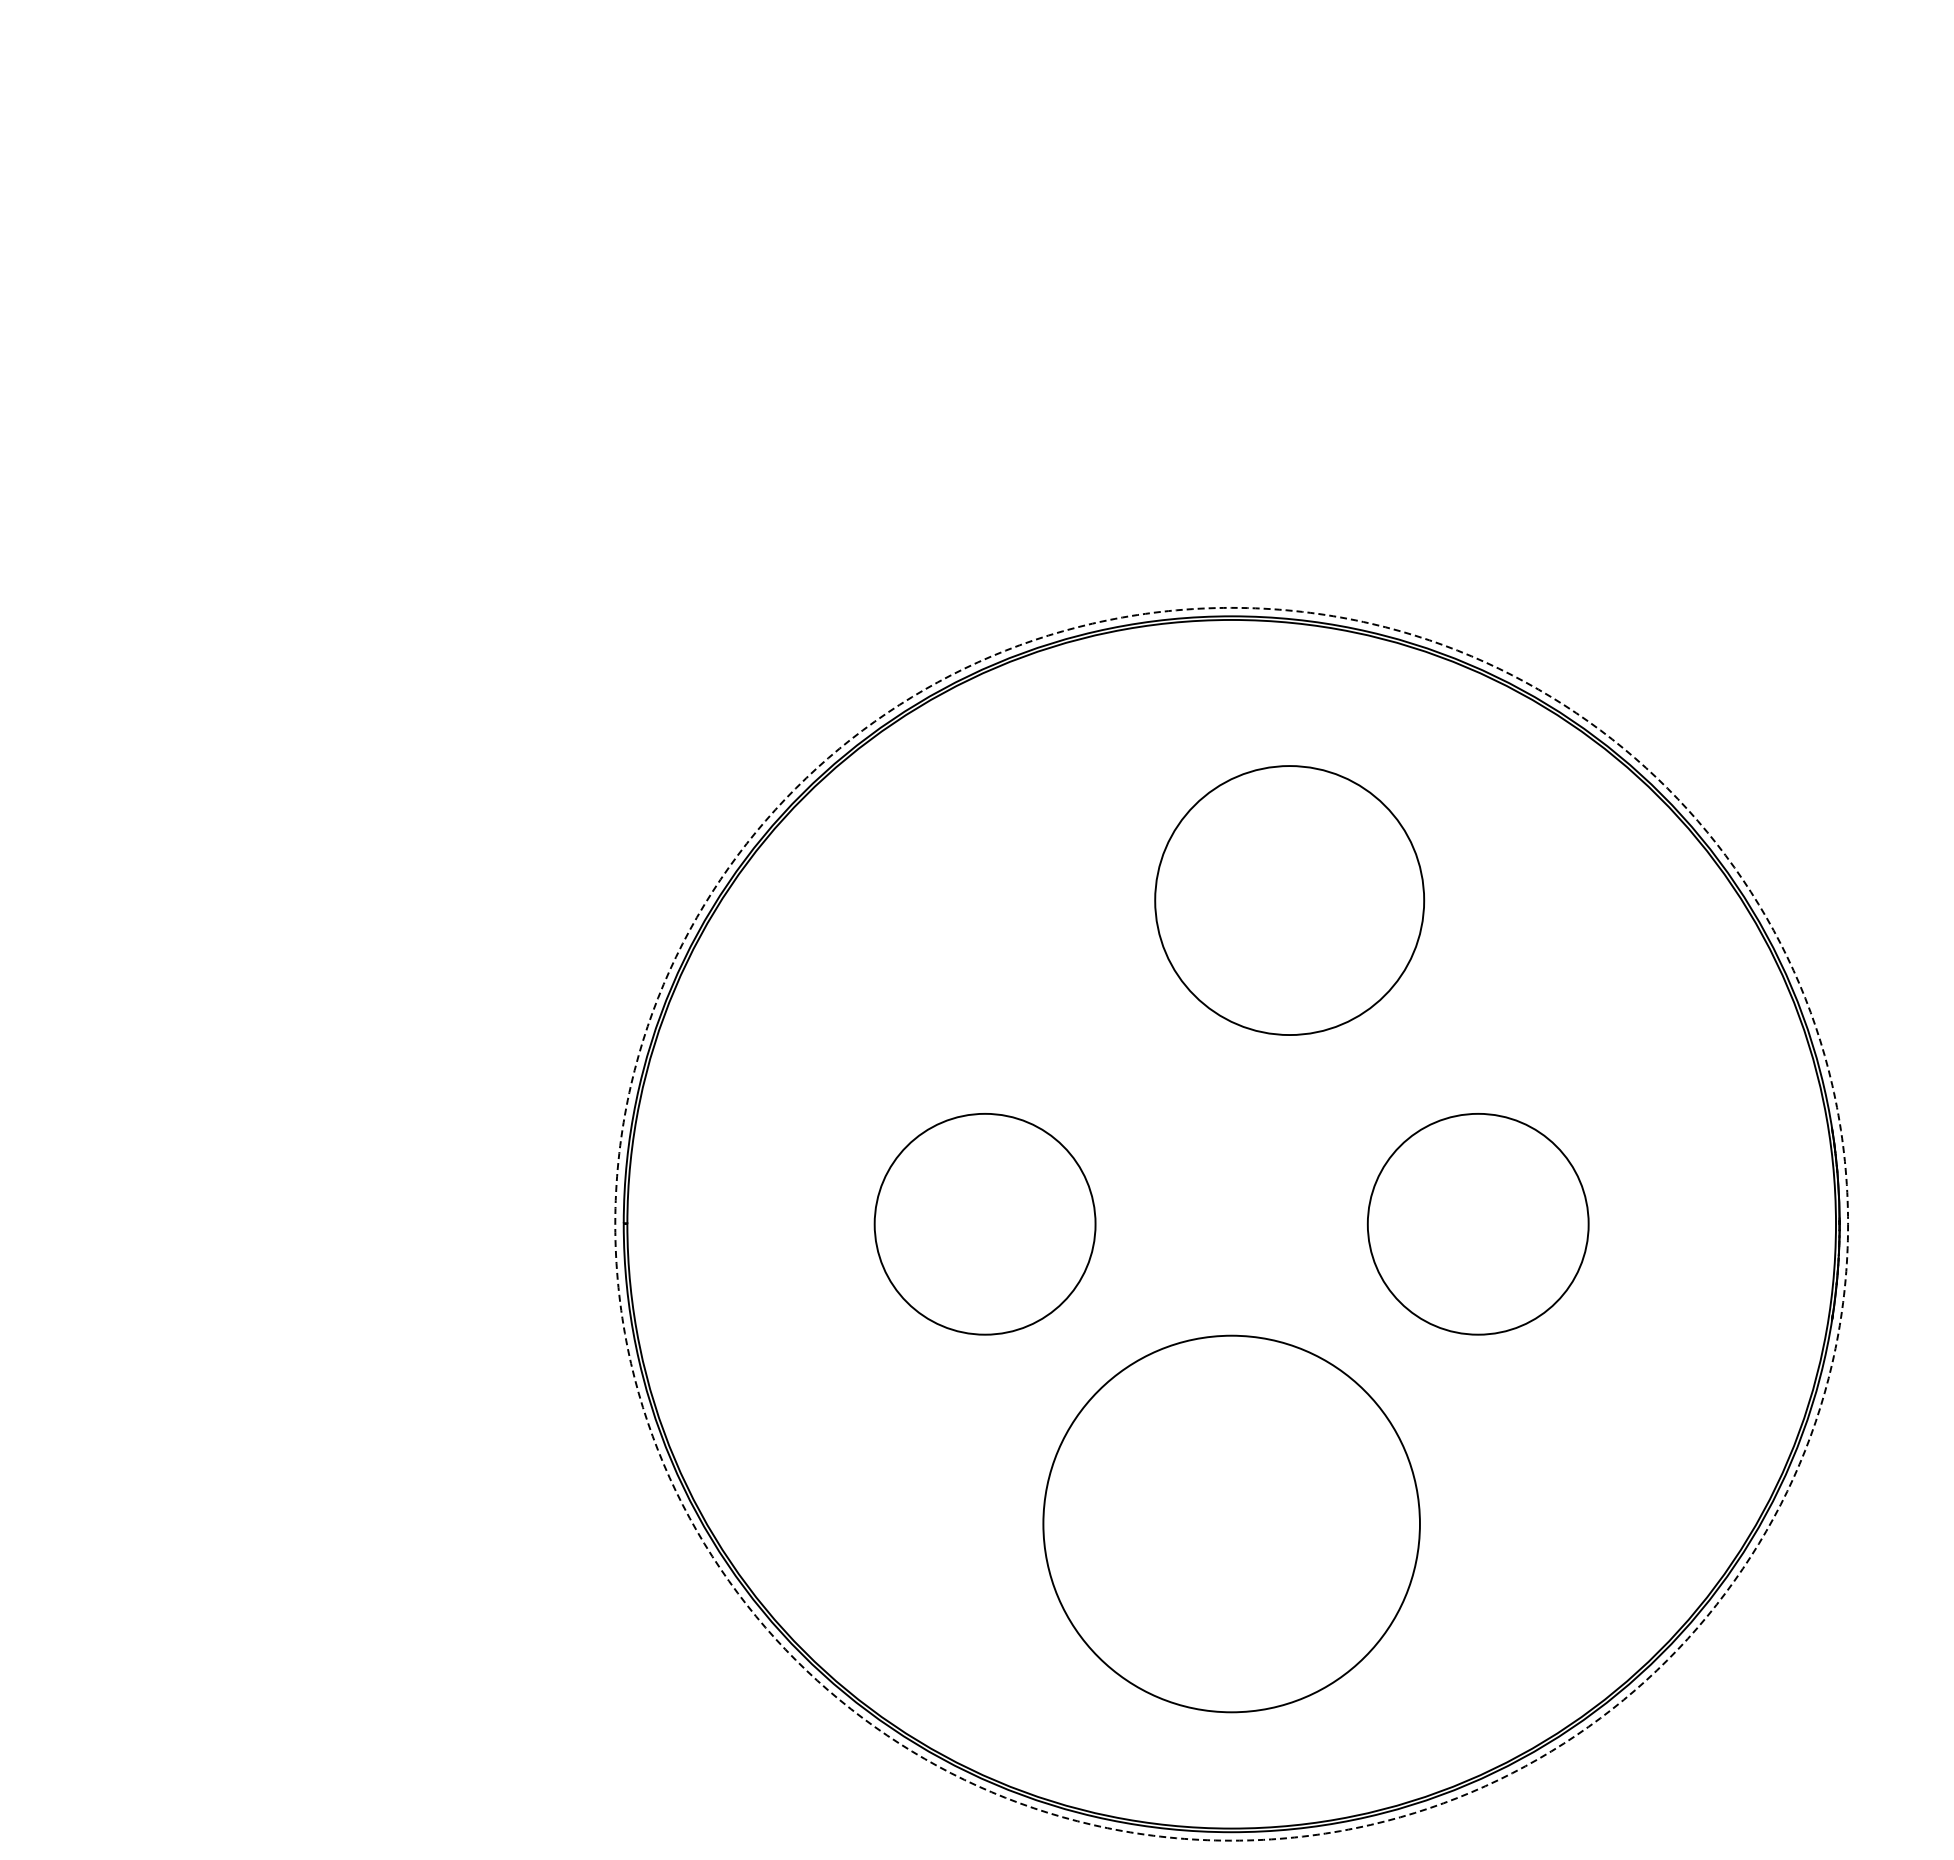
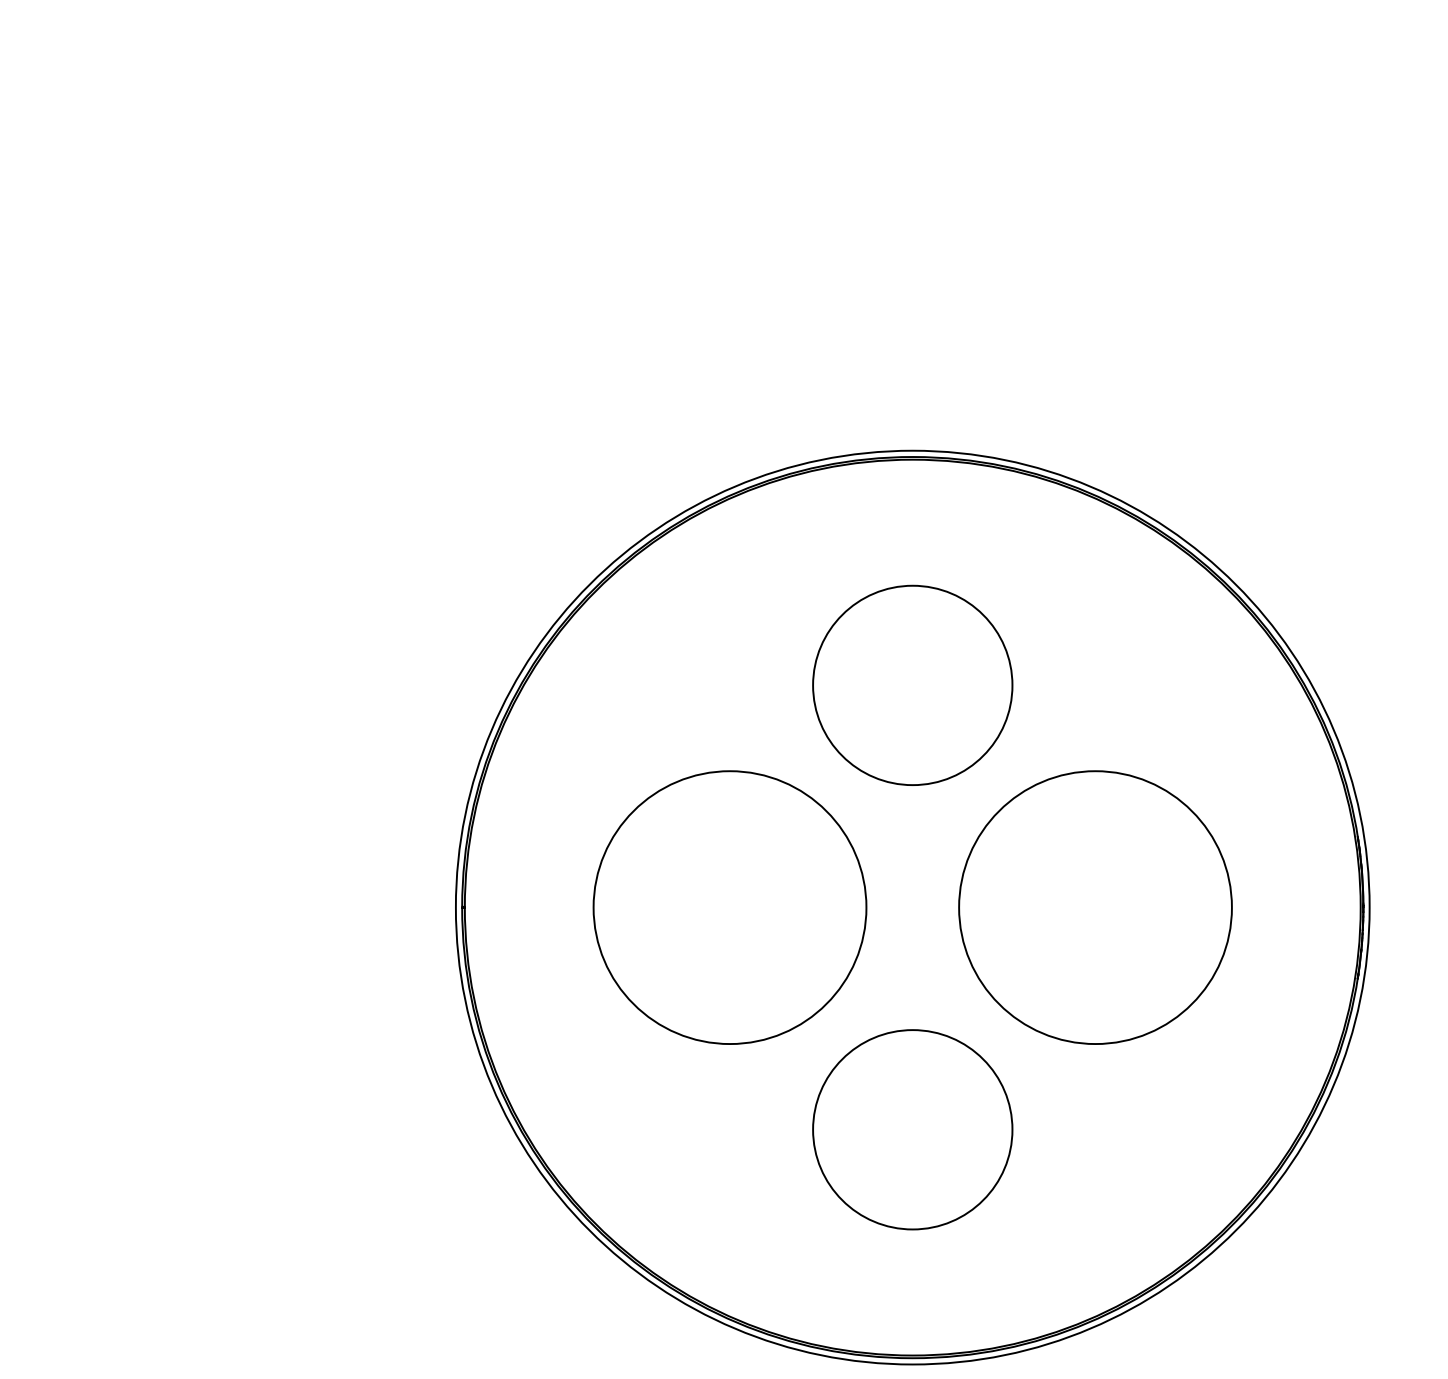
circle: (1289, 900) -> (912, 685), moved
circle: (1231, 1223) -> (912, 907), dashed -> solid
circle: (985, 1224) -> (730, 907), size x1.67
circle: (1478, 1224) -> (1095, 907), size x1.67
circle: (1231, 1523) -> (912, 1129), size x0.71

